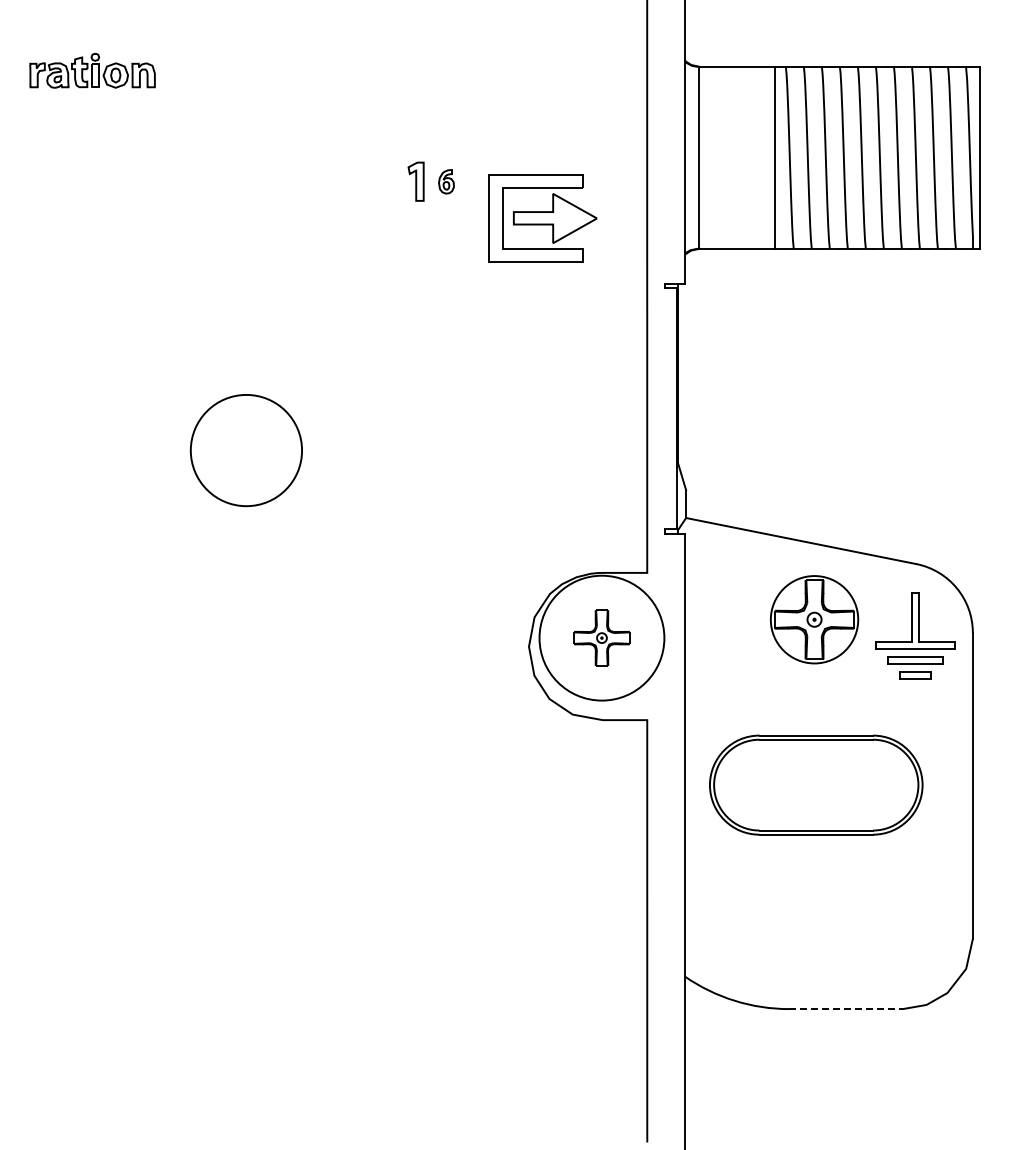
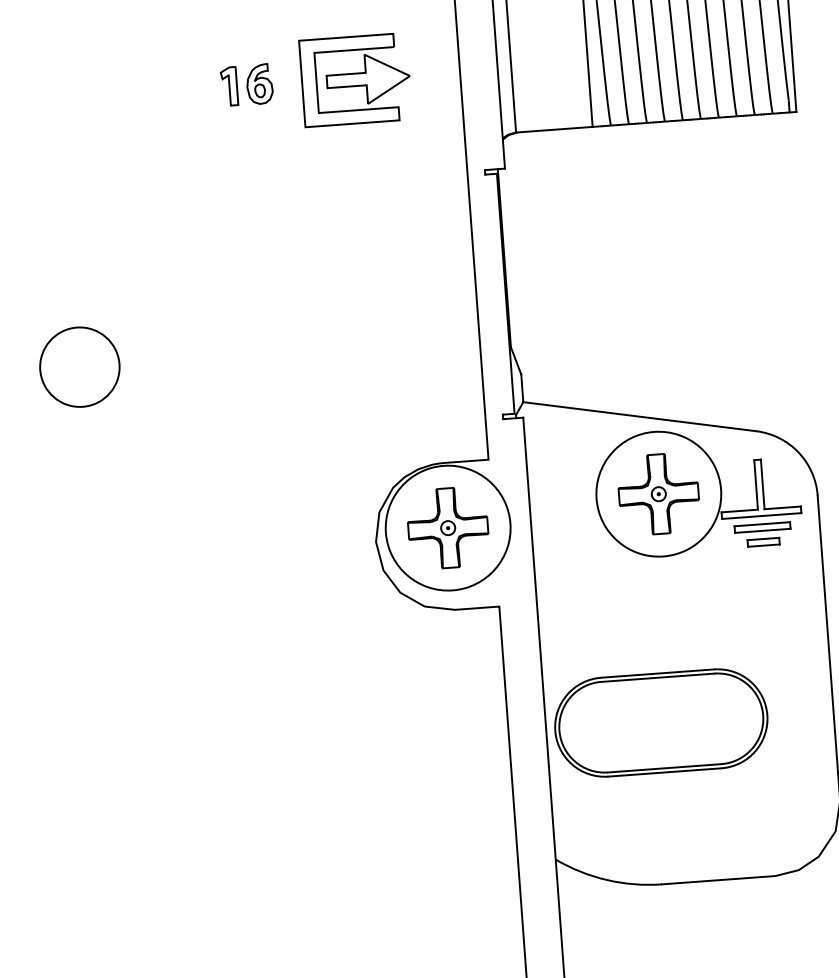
part: (446, 181) -> (259, 84), size x1.67
part: (542, 218) -> (355, 80), moved
circle: (246, 450) -> (79, 367), size x0.71
circle: (814, 619) -> (658, 493), size x1.43
part: (601, 637) -> (447, 527), size x1.43
part: (816, 784) -> (661, 722), moved
line: (846, 1009) -> (719, 880), dashed -> solid

